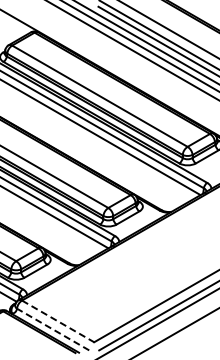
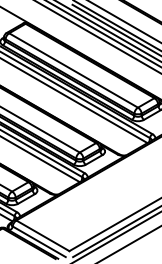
line: (58, 321) -> (43, 235), dashed -> solid
line: (53, 329) -> (39, 241), dashed -> solid

